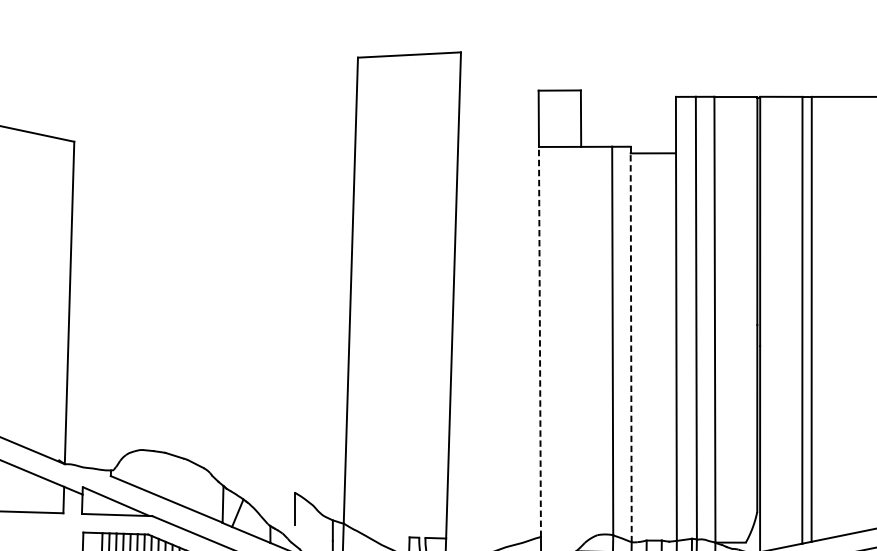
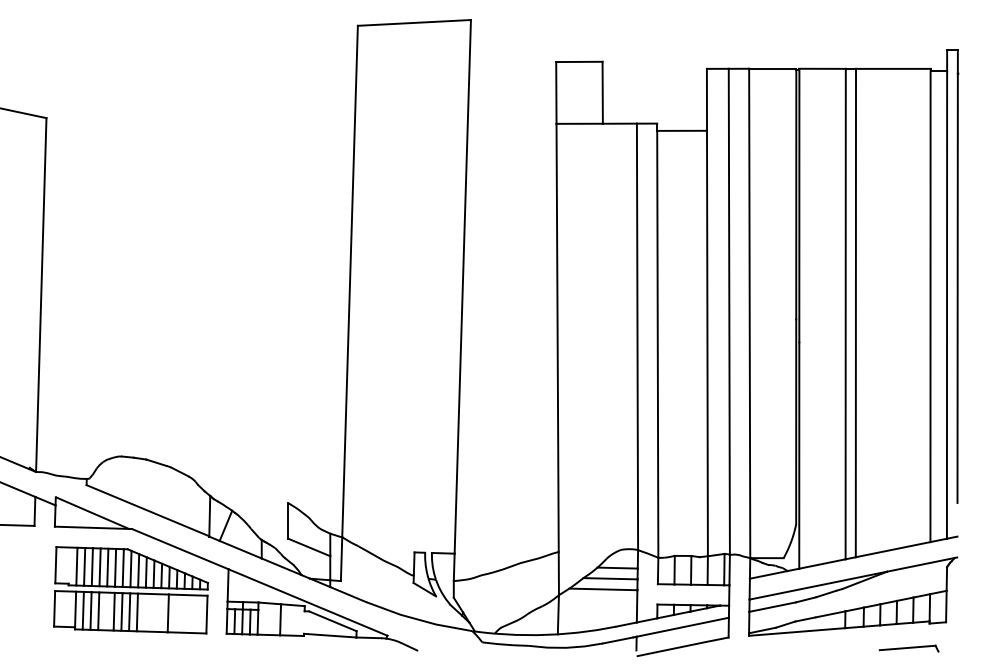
line: (539, 341) -> (557, 337), dashed -> solid
line: (630, 347) -> (657, 343), dashed -> solid
line: (313, 532) -> (309, 547), added

